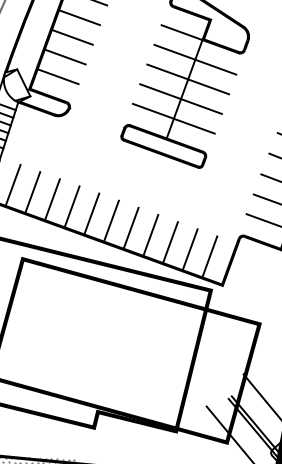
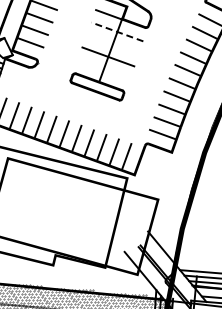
line: (195, 59) -> (117, 31), solid -> dashed
line: (187, 79) -> (112, 44), removed
line: (173, 117) -> (103, 68), removed

